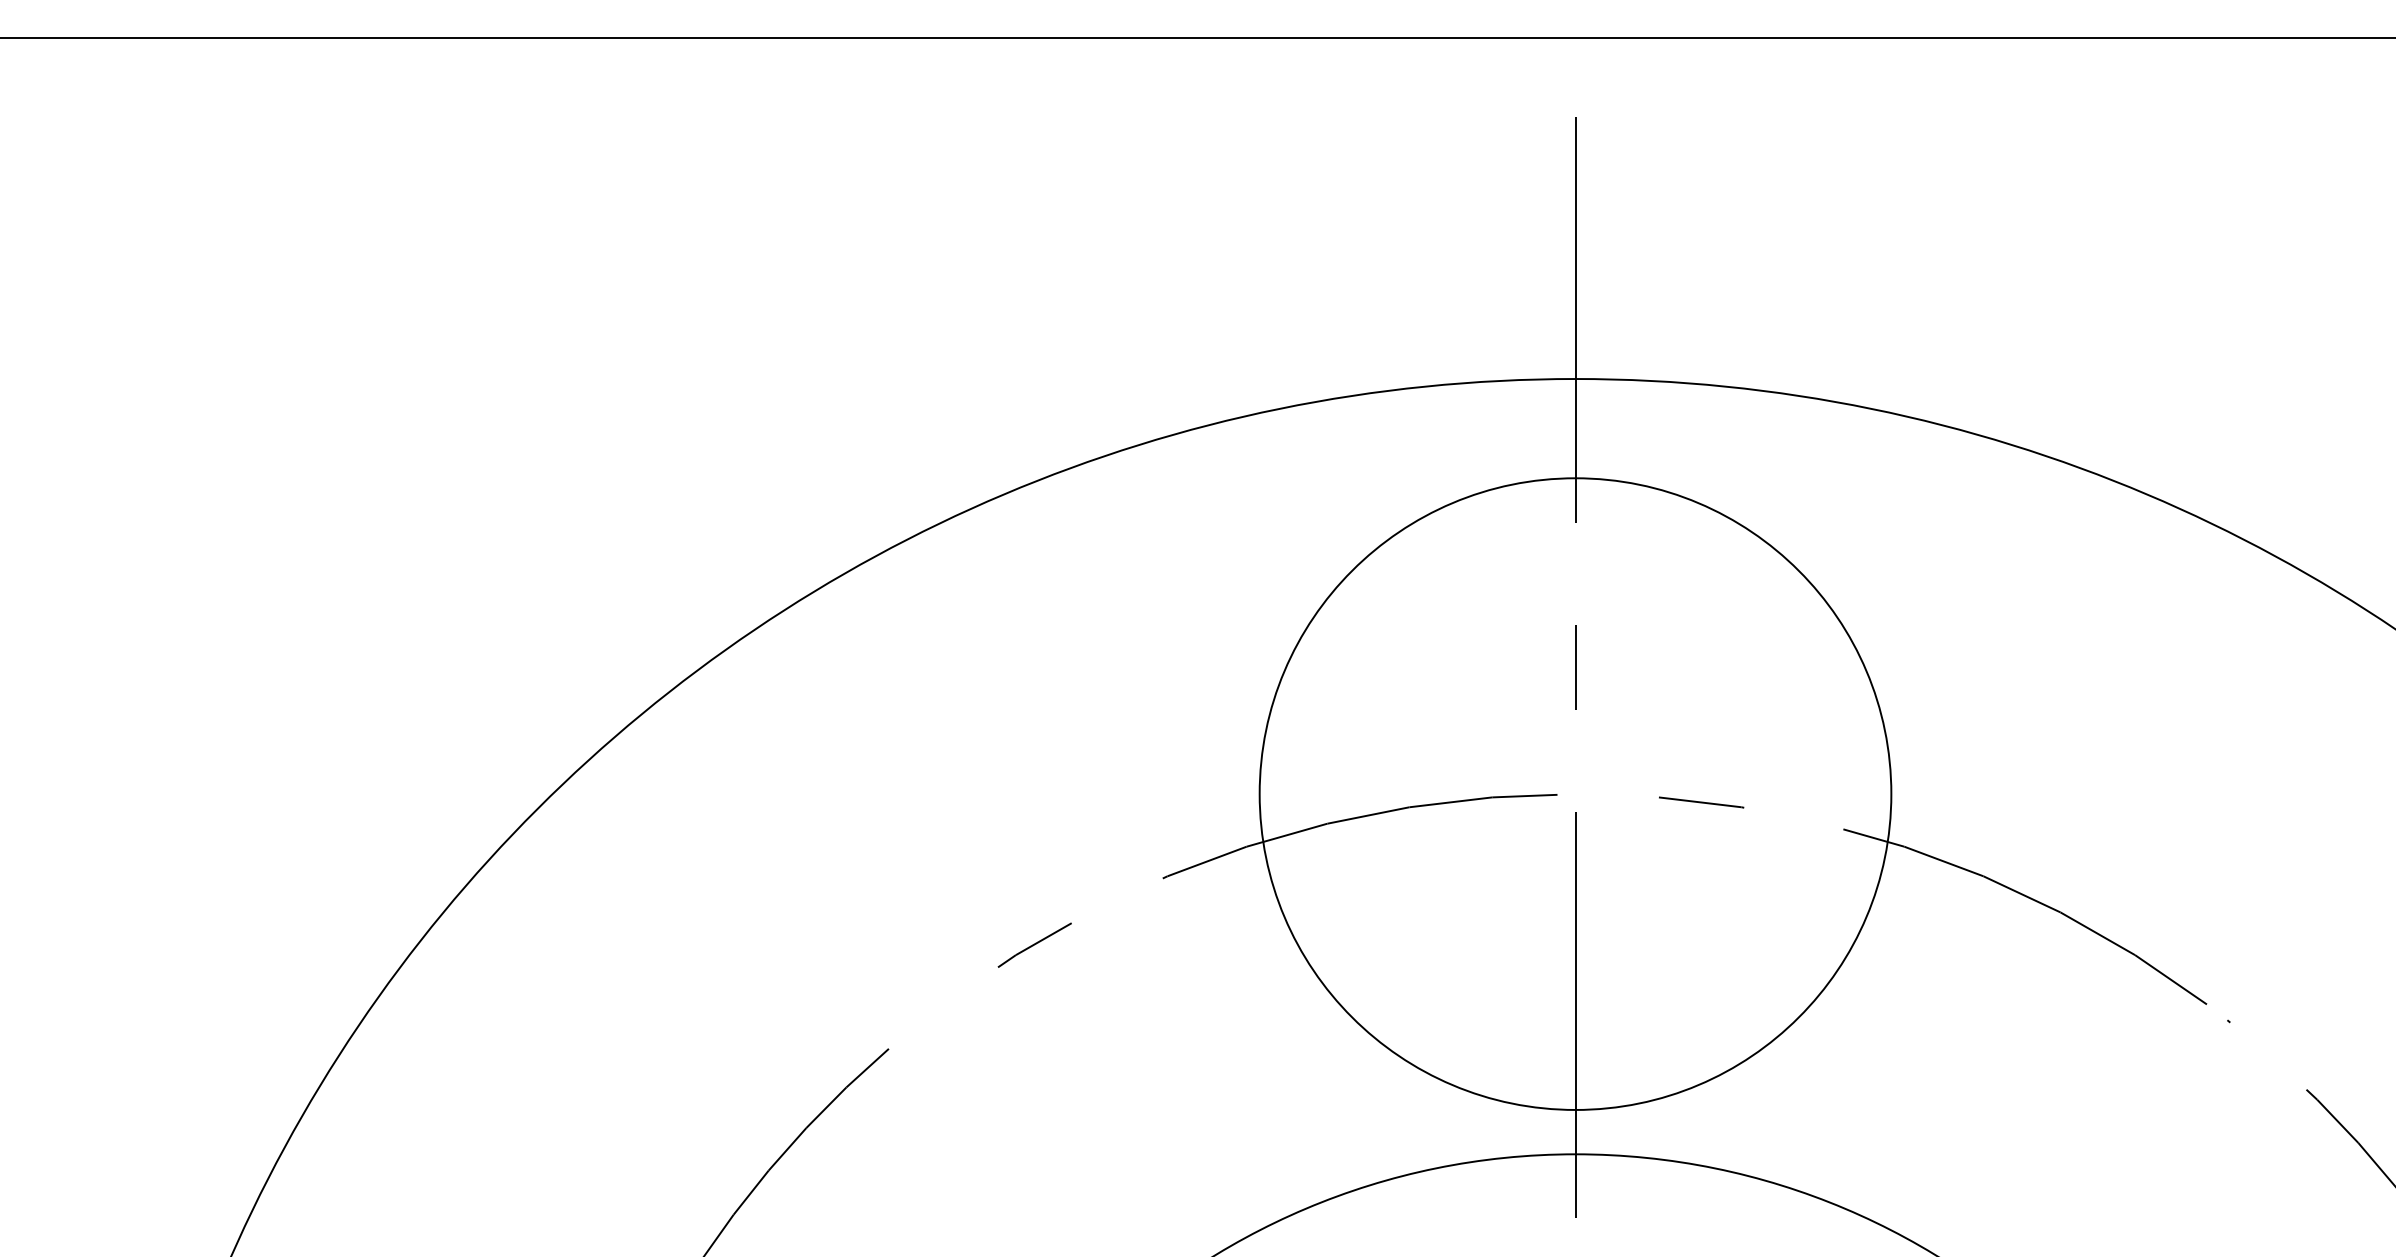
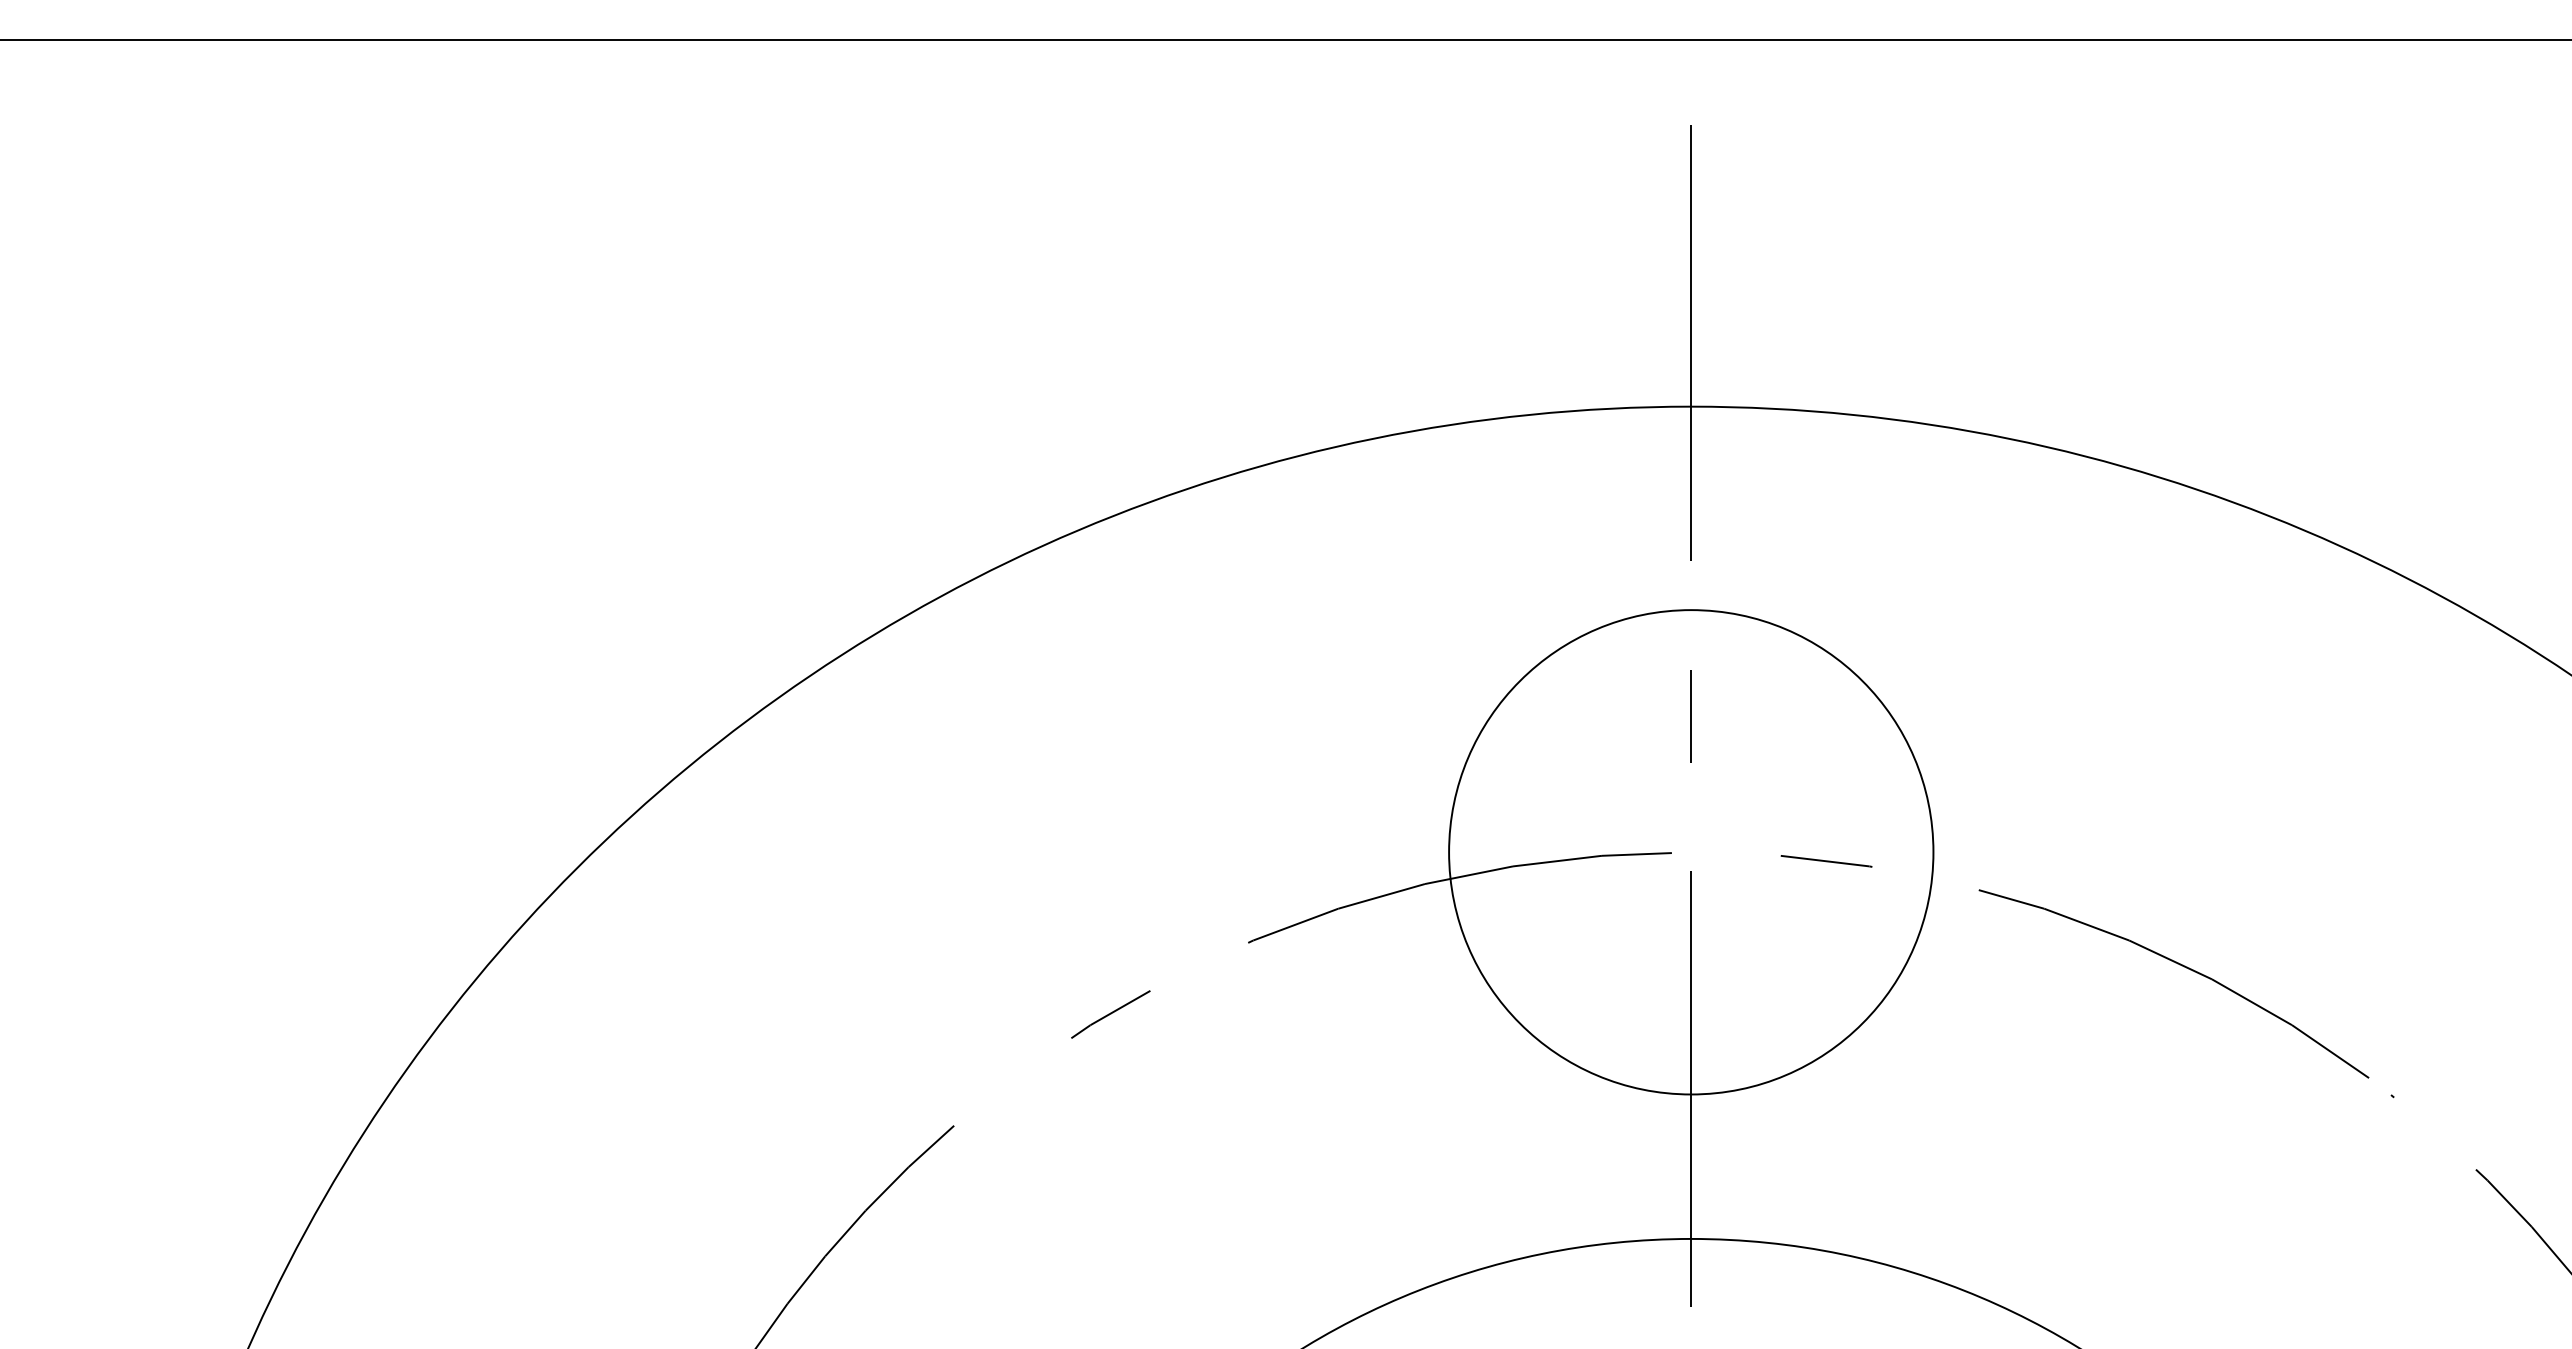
circle: (1575, 793) -> (1691, 851), size x0.71

